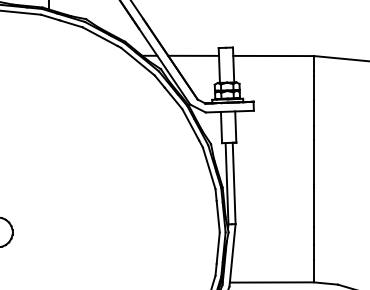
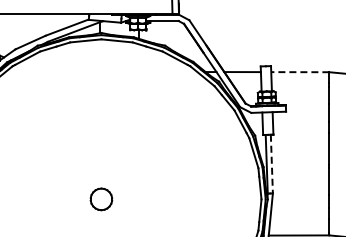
line: (272, 56) -> (299, 72), solid -> dashed
line: (233, 184) -> (271, 164), solid -> dashed

